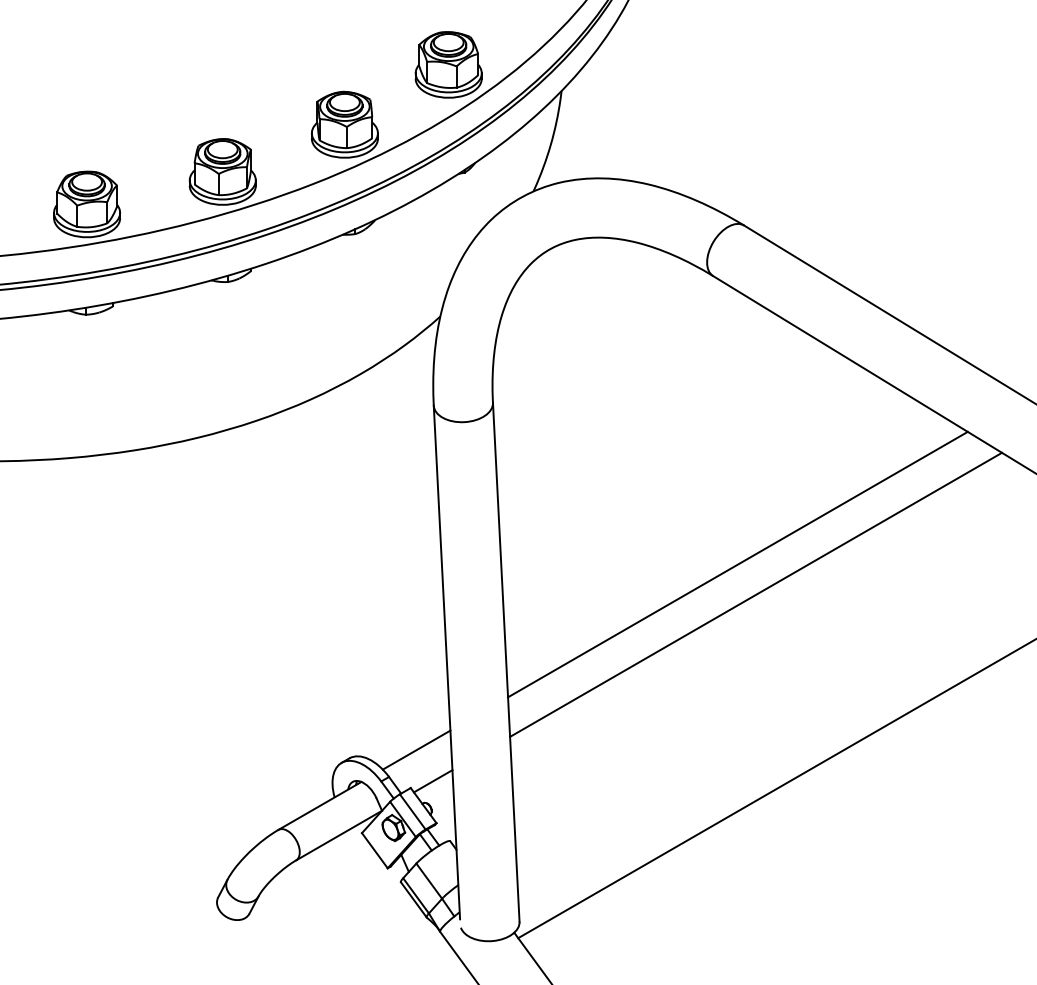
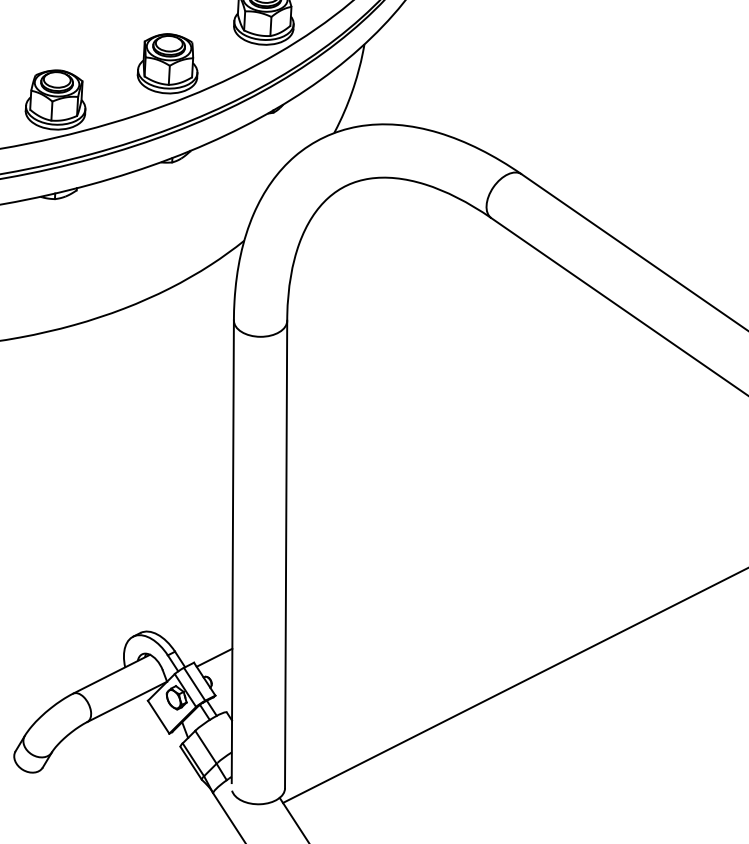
line: (737, 564) -> (498, 478), removed
line: (756, 594) -> (514, 506), removed
line: (416, 749) -> (201, 628), removed

